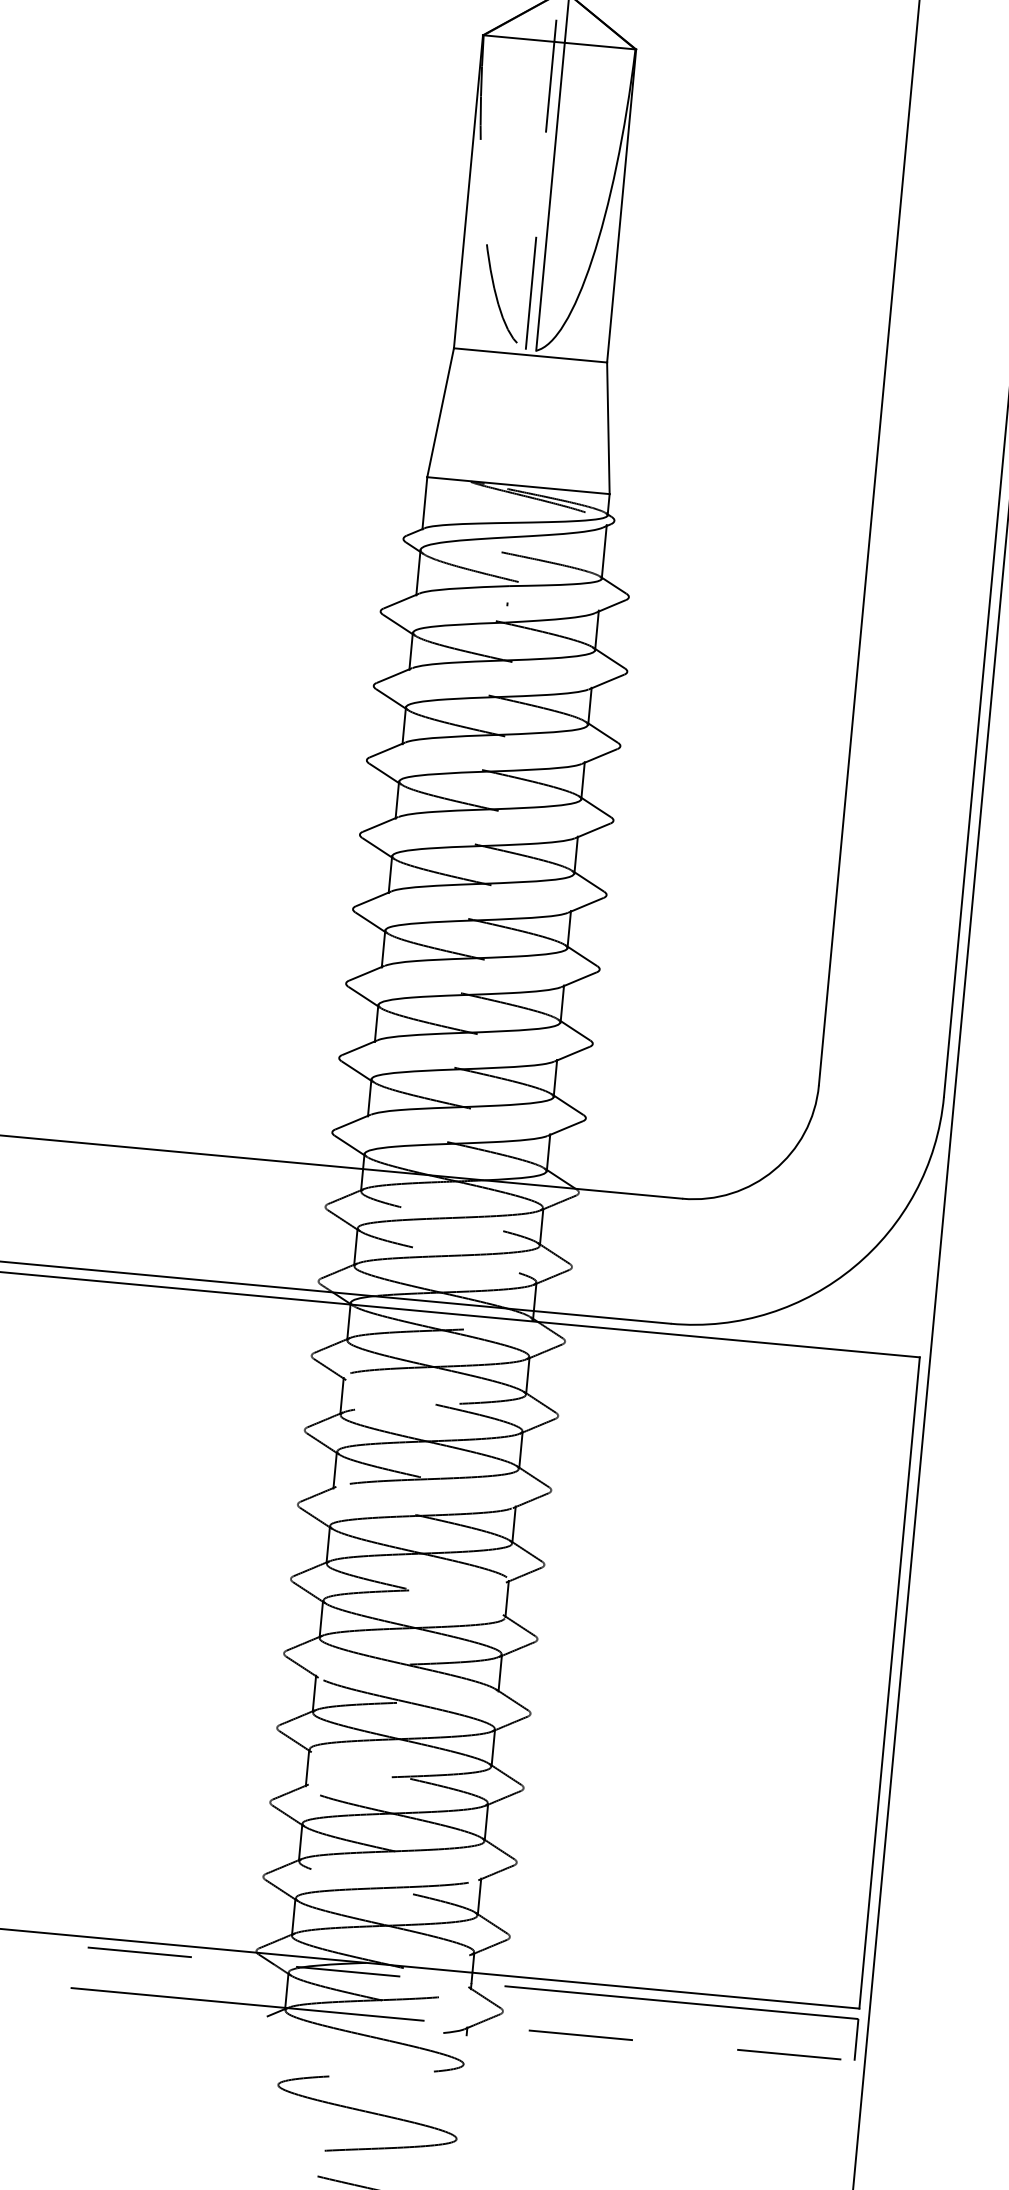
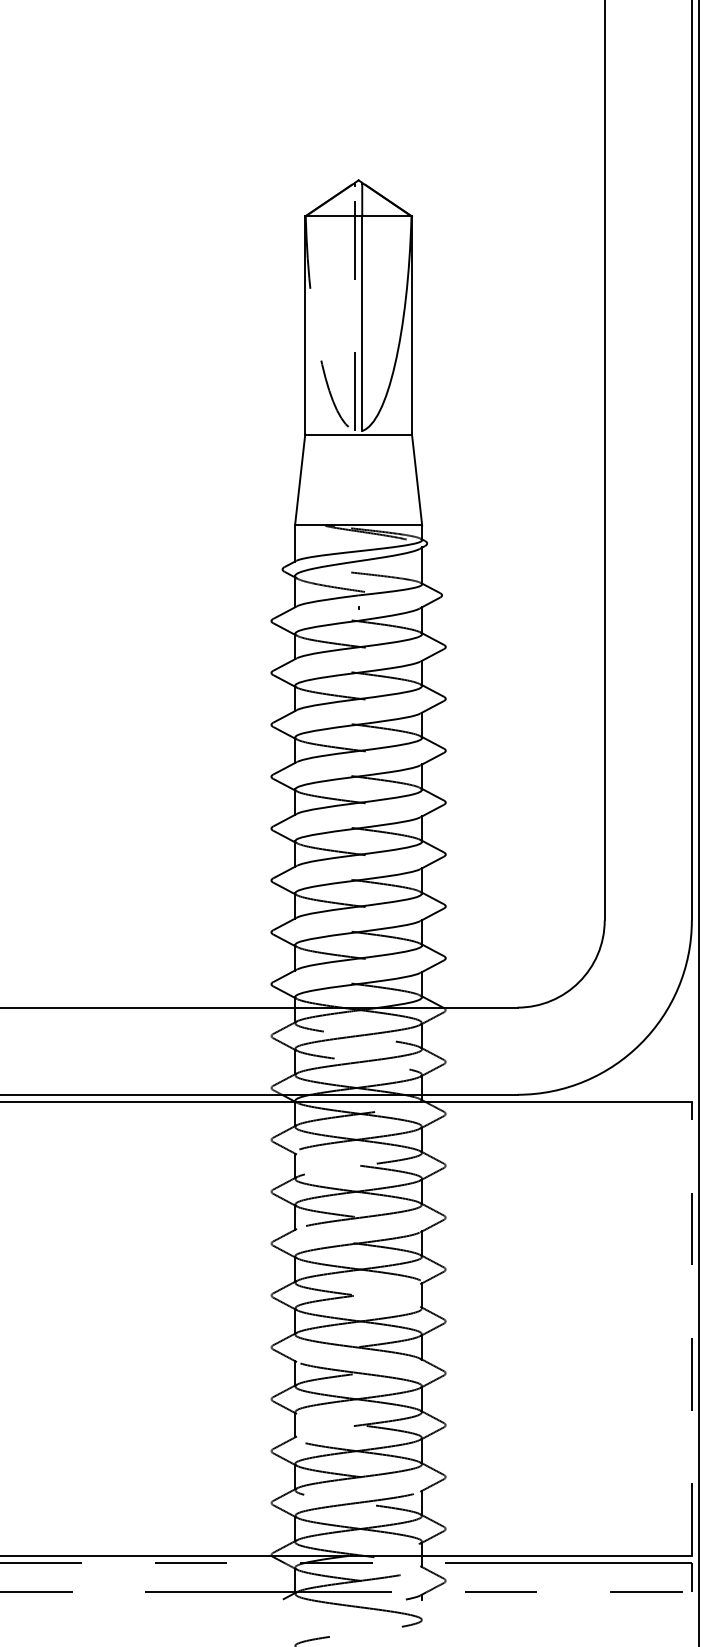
line: (888, 1683) -> (691, 1329), solid -> dashed

